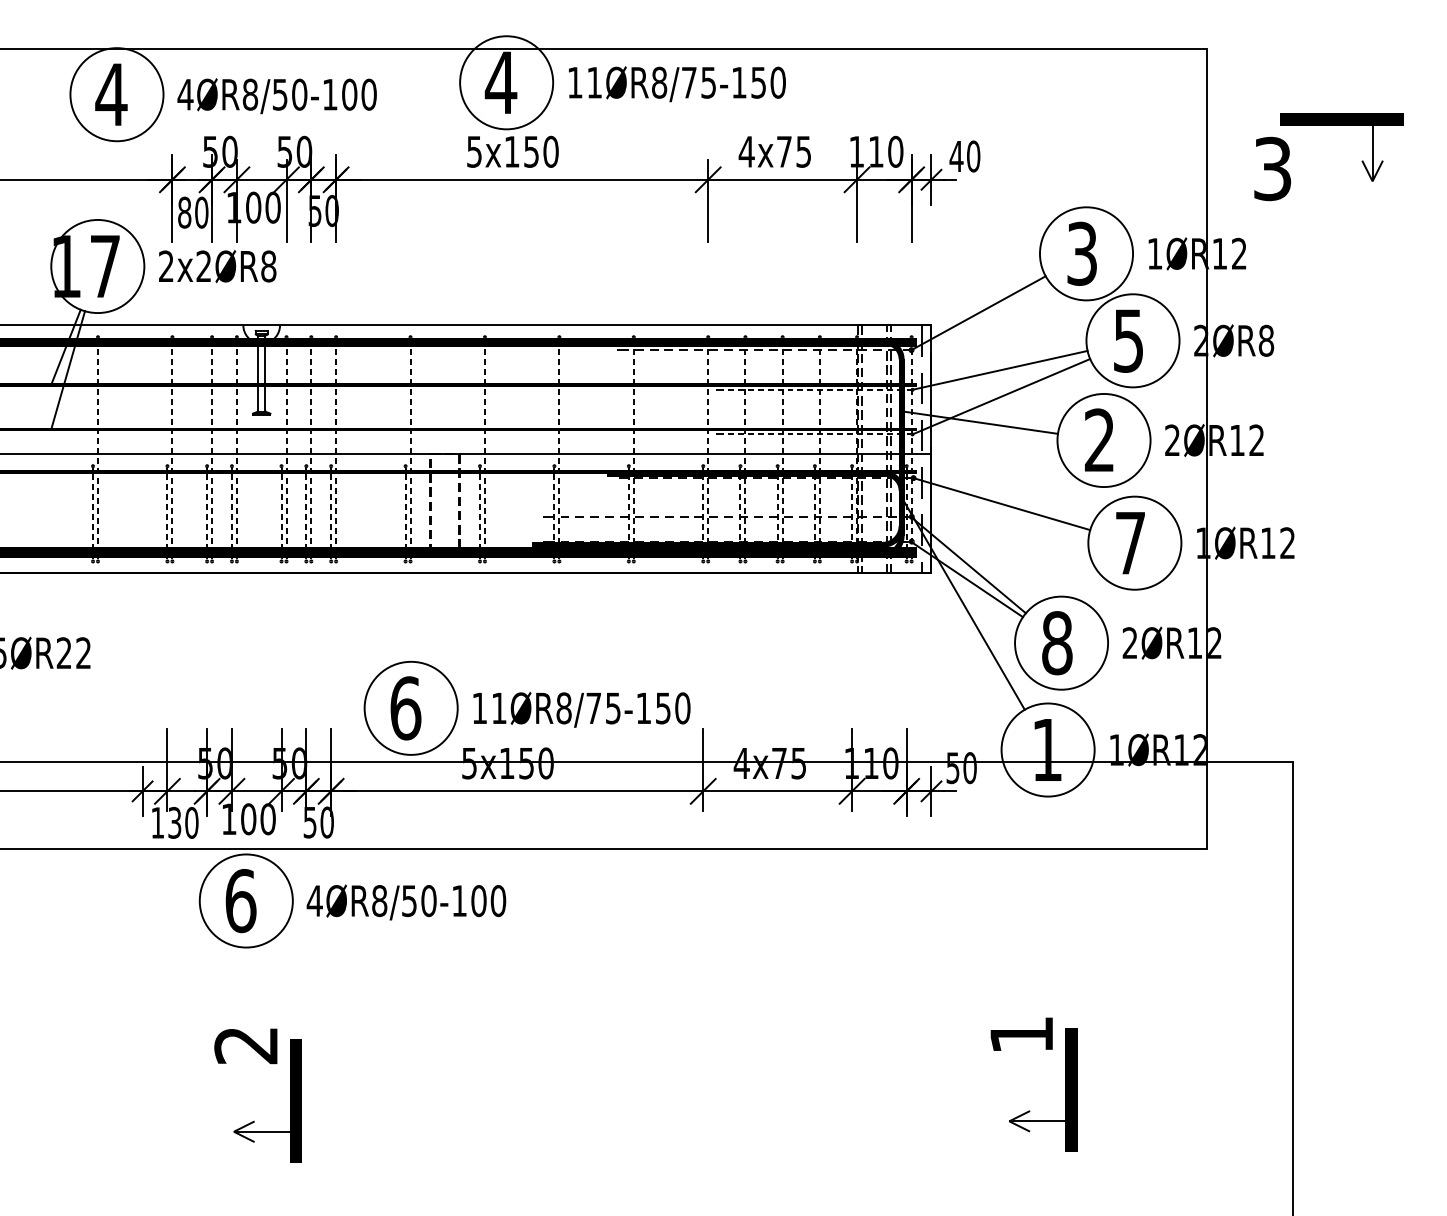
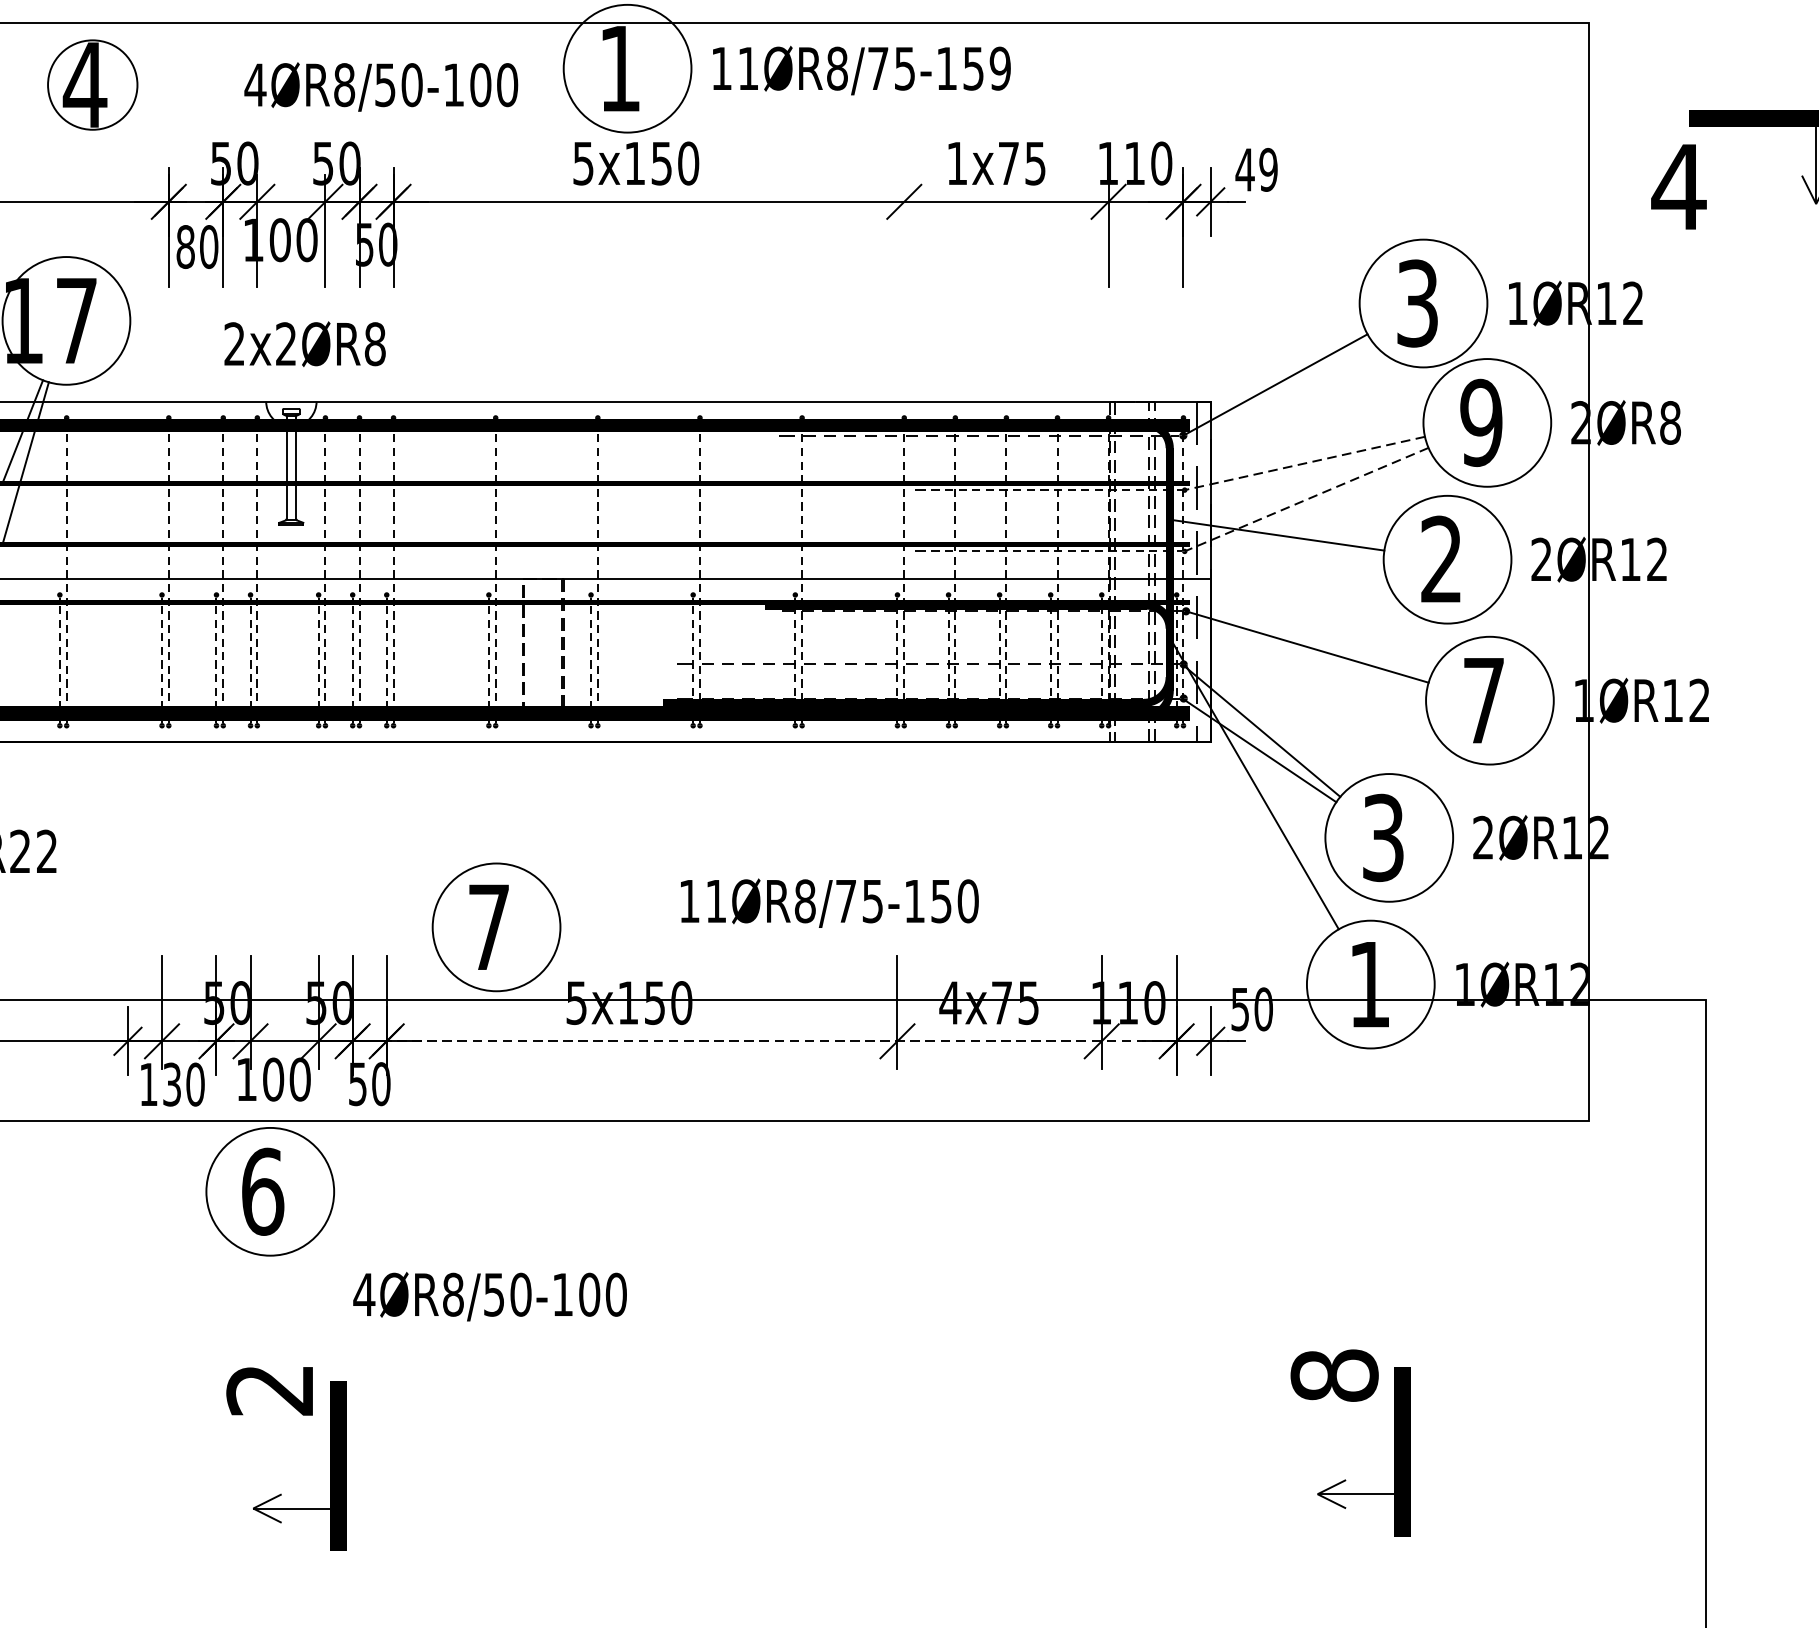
text: (500, 82) -> (619, 68), 4 -> 1
text: (777, 82) -> (999, 68), 11ØR8/75-150 -> 11ØR8/75-159
circle: (116, 94) -> (92, 84), size x0.7
text: (276, 96) -> (380, 87), moved
text: (746, 151) -> (956, 163), 4x75 -> 1x75
text: (973, 156) -> (1268, 169), 40 -> 49
text: (1272, 168) -> (1678, 186), 3 -> 4
line: (708, 200) -> (904, 230), removed
text: (217, 266) -> (304, 344), moved
text: (1128, 340) -> (1481, 422), 5 -> 9
line: (1000, 370) -> (1305, 463), solid -> dashed
line: (1001, 396) -> (1306, 499), solid -> dashed
text: (1057, 643) -> (1383, 838), 8 -> 3
text: (405, 708) -> (488, 927), 6 -> 7
text: (581, 709) -> (829, 902), moved
line: (618, 791) -> (781, 1041), solid -> dashed
text: (406, 902) -> (490, 1296), moved
text: (1021, 1034) -> (1334, 1375), 1 -> 8

